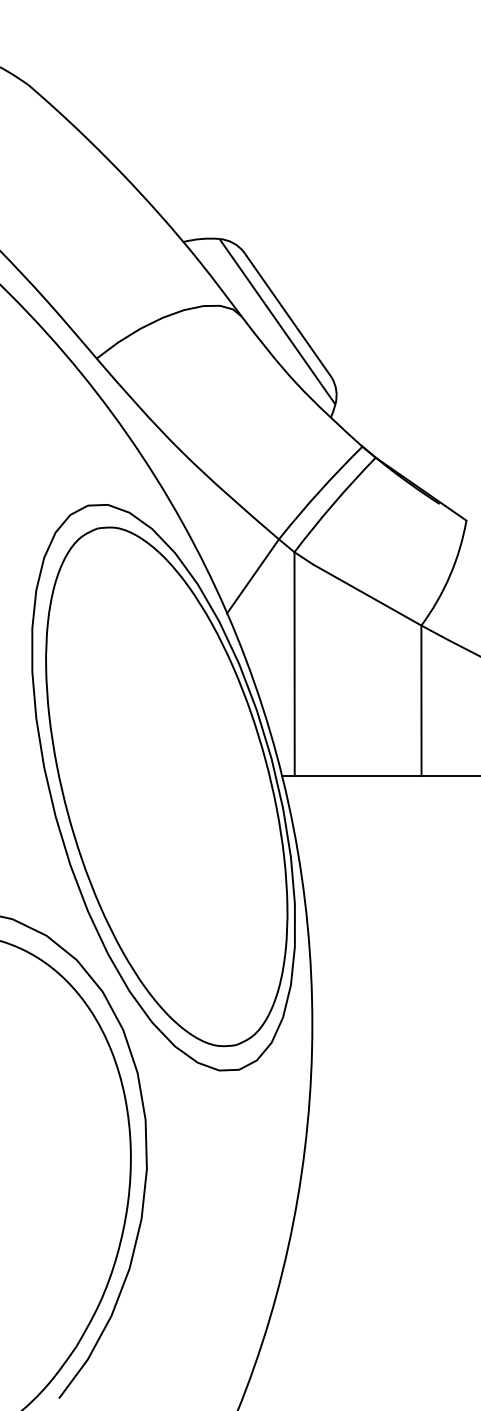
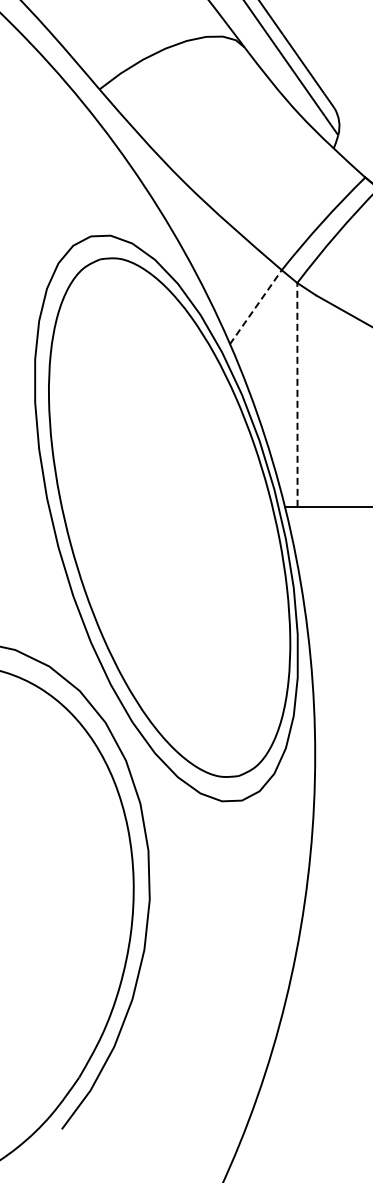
line: (253, 576) -> (256, 307), solid -> dashed
line: (294, 664) -> (297, 395), solid -> dashed

